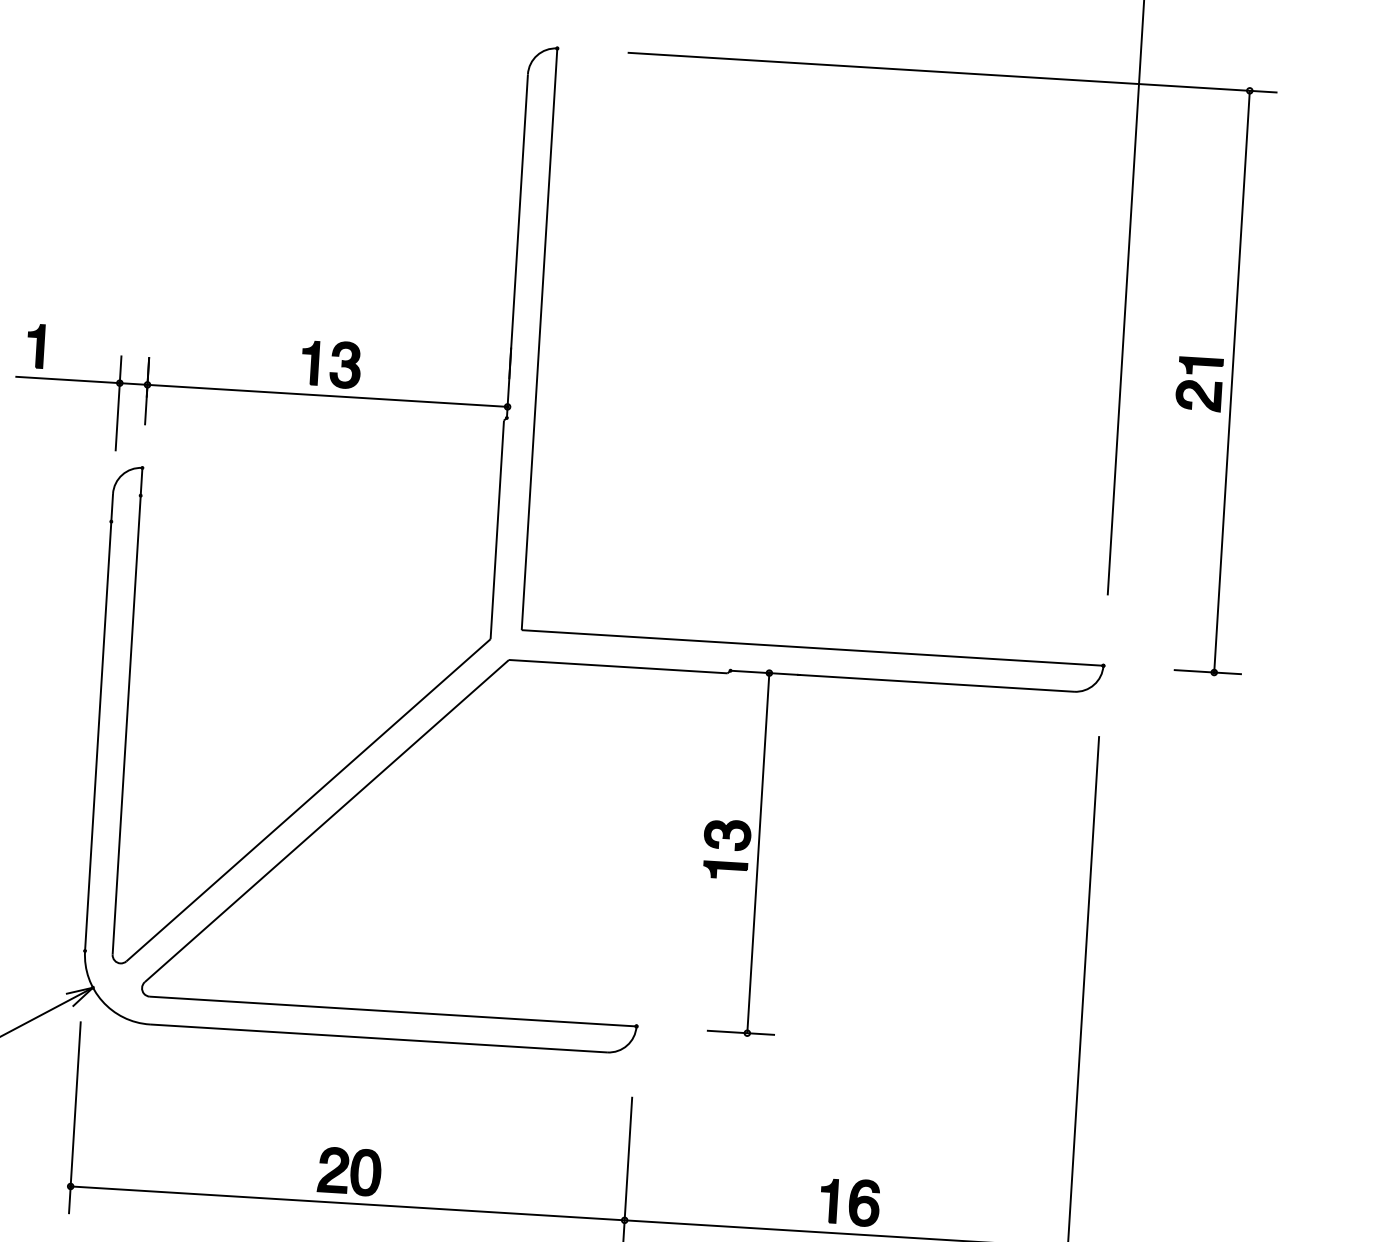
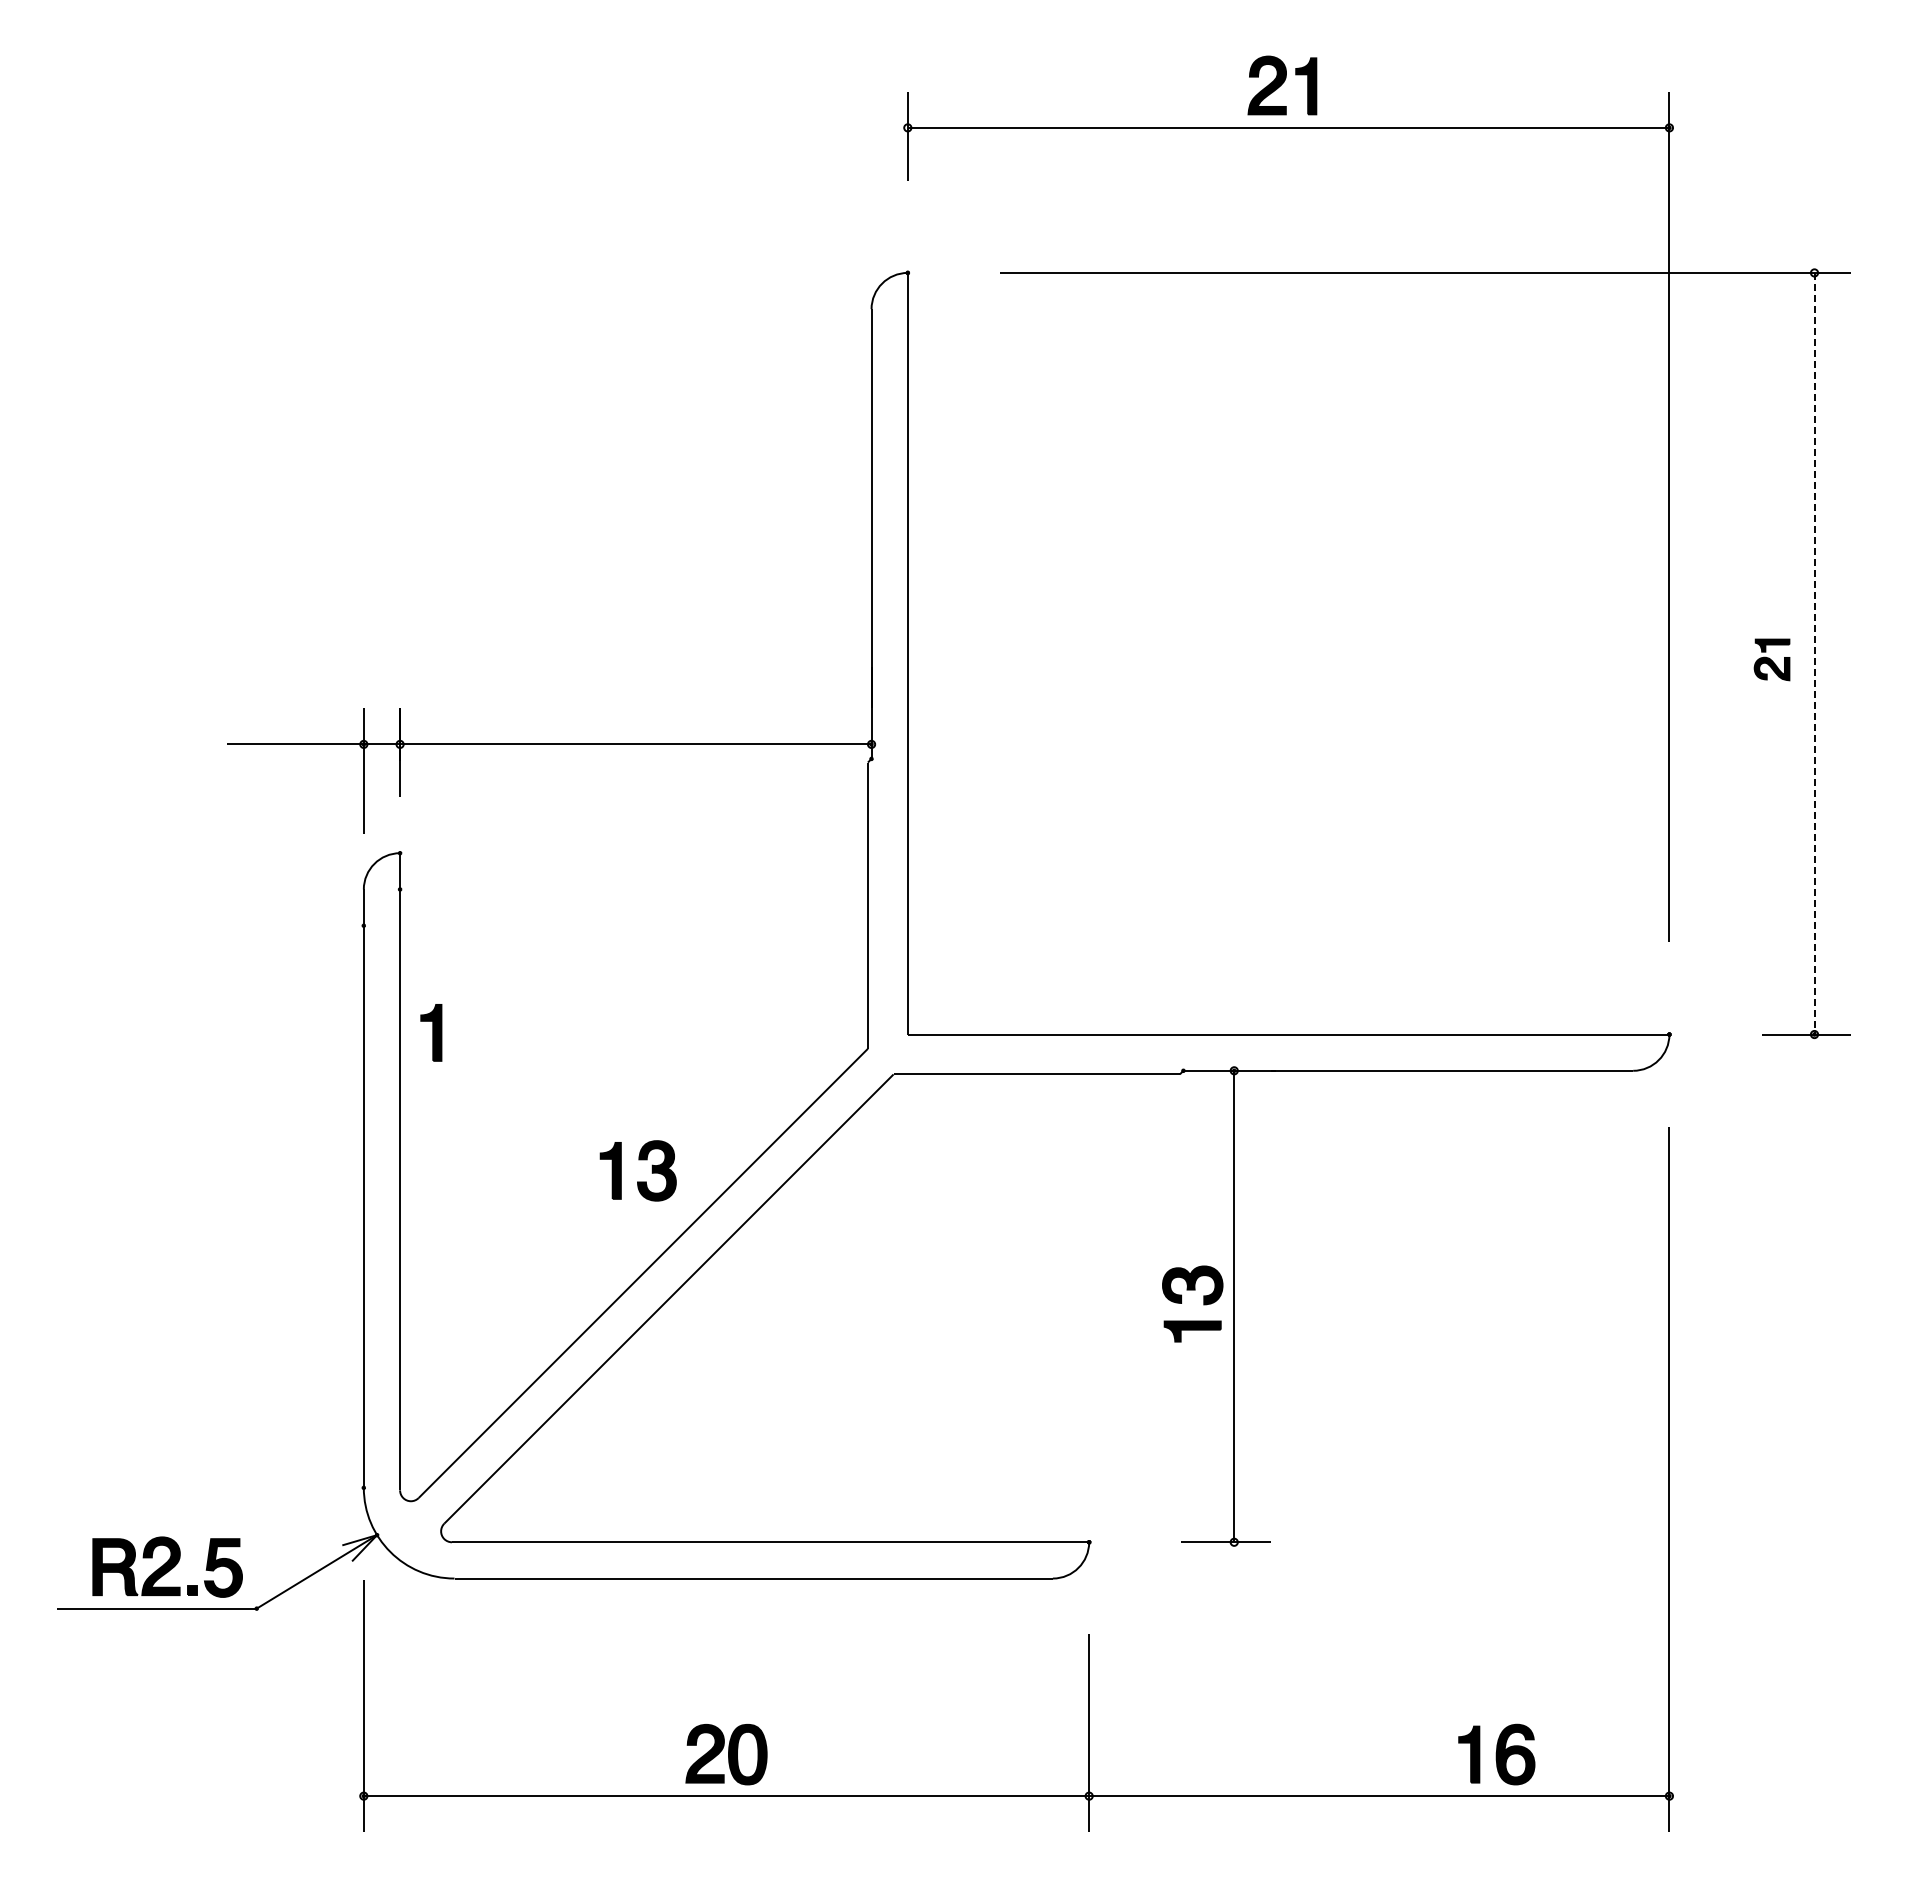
part: (35, 345) -> (431, 1032), moved
part: (332, 356) -> (638, 1160), moved
line: (1232, 381) -> (1814, 653), solid -> dashed
part: (1198, 384) -> (1771, 659), size x0.6
part: (849, 1202) -> (1496, 1754), moved

